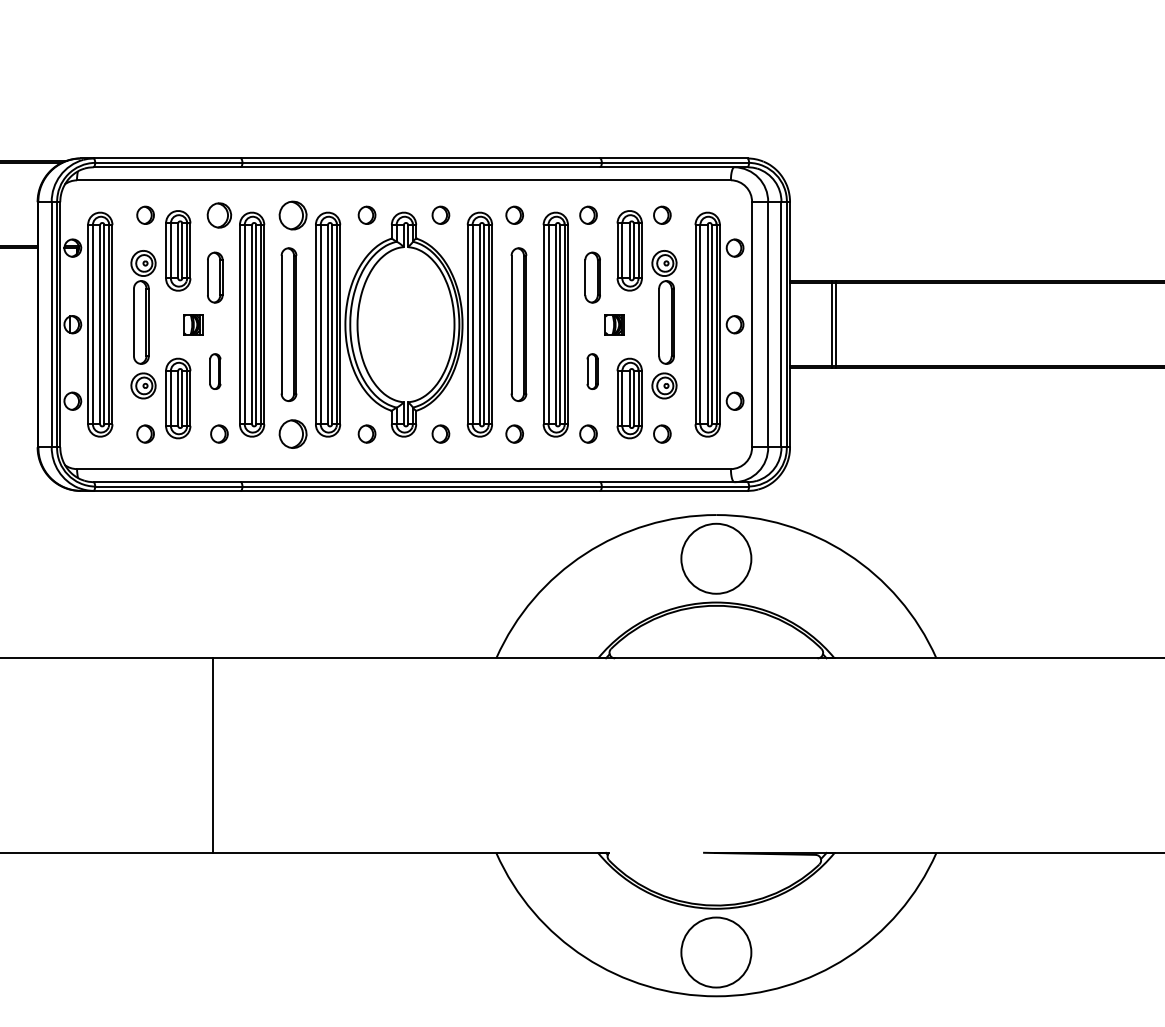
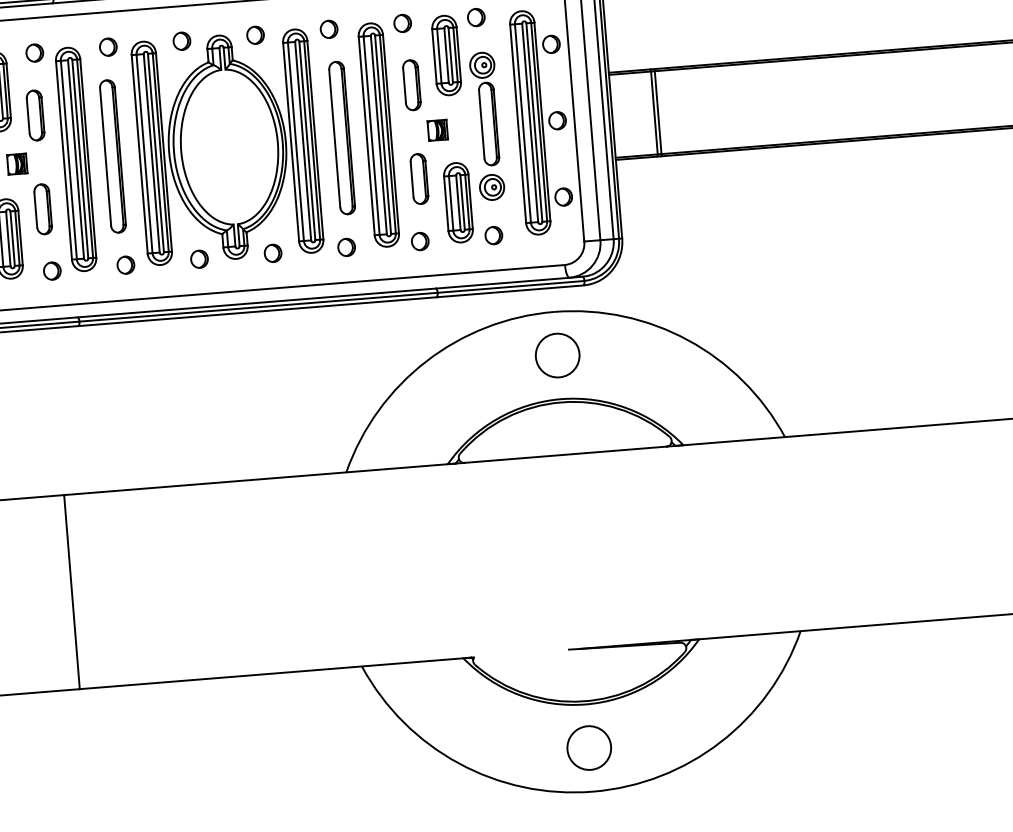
part: (219, 214) -> (34, 52), size x0.71
part: (293, 214) -> (108, 46), size x0.62
part: (215, 371) -> (43, 209), size x1.43
part: (592, 371) -> (419, 178), size x1.43
part: (293, 433) -> (126, 264), size x0.62
circle: (716, 558) -> (557, 355), size x0.62
circle: (716, 952) -> (589, 748), size x0.62

